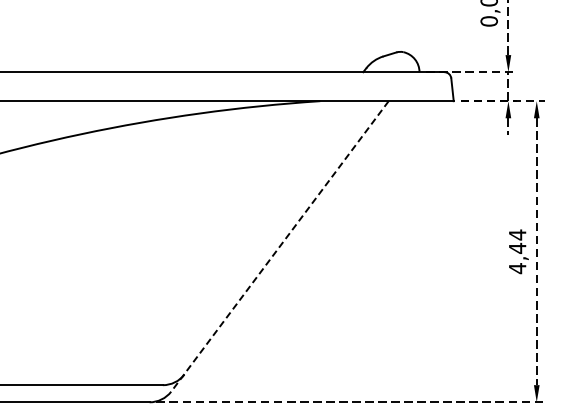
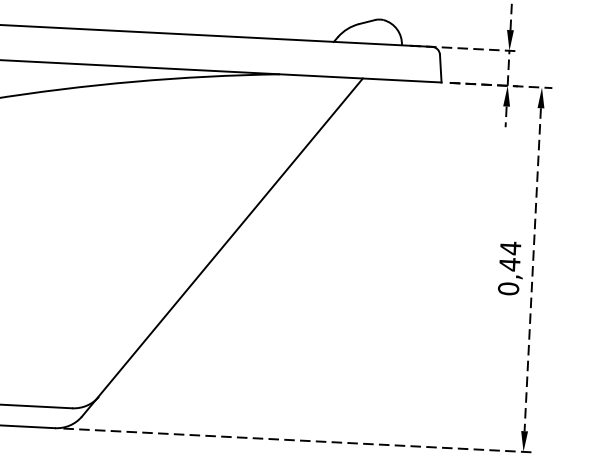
line: (279, 246) -> (221, 247), dashed -> solid
text: (517, 268) -> (508, 288), 4,44 -> 0,44

